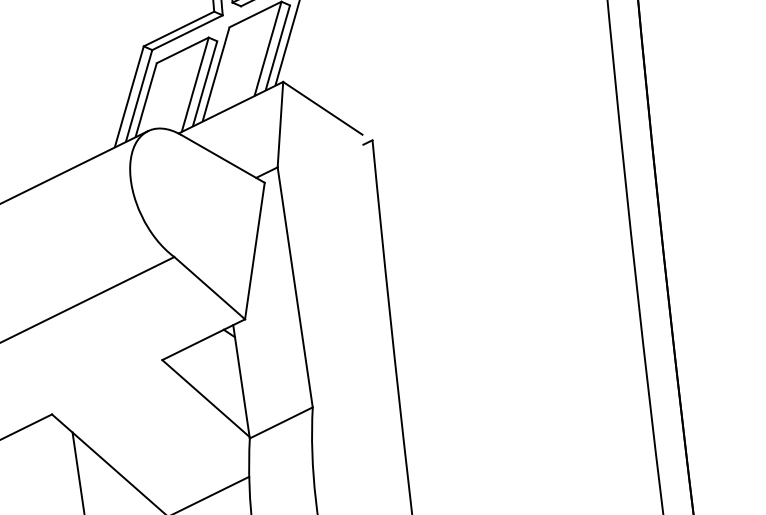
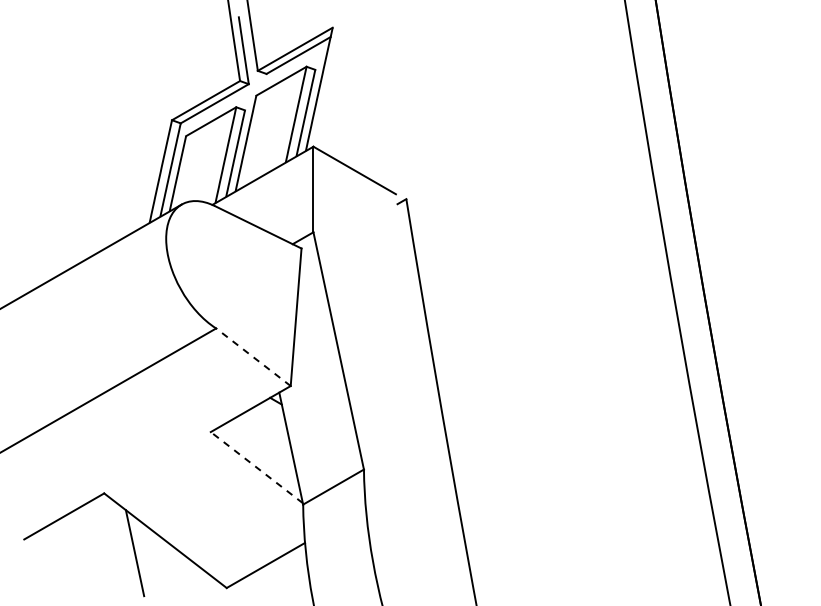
line: (209, 287) -> (253, 356), solid -> dashed
line: (205, 398) -> (256, 467), solid -> dashed

